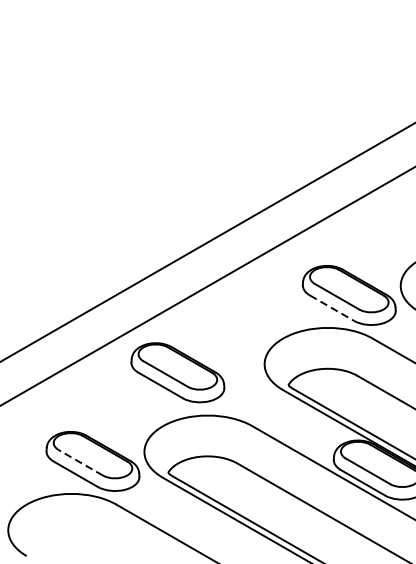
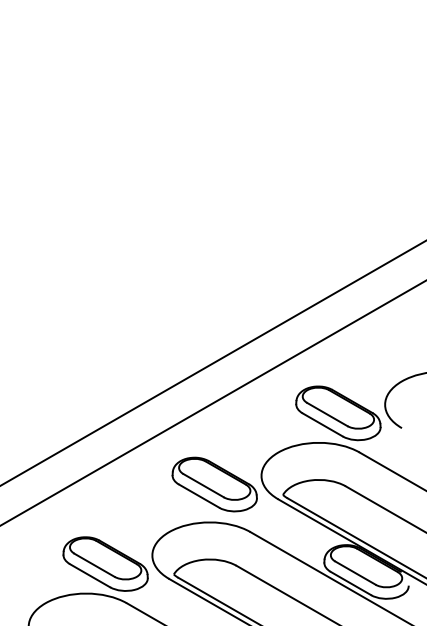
line: (332, 308) -> (323, 425), dashed -> solid
part: (177, 372) -> (214, 484), moved
line: (80, 462) -> (94, 565), dashed -> solid

